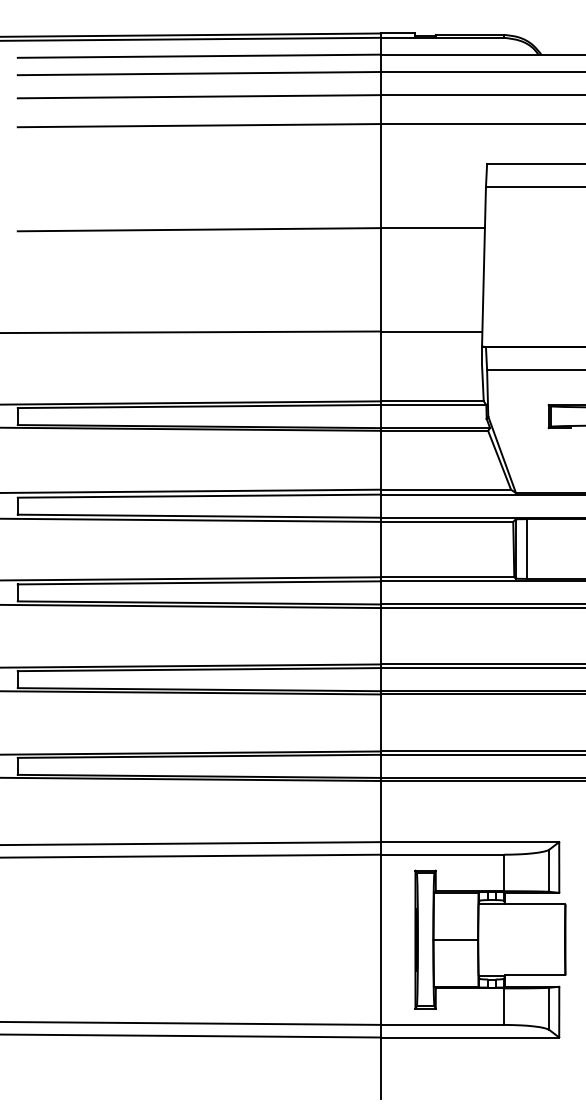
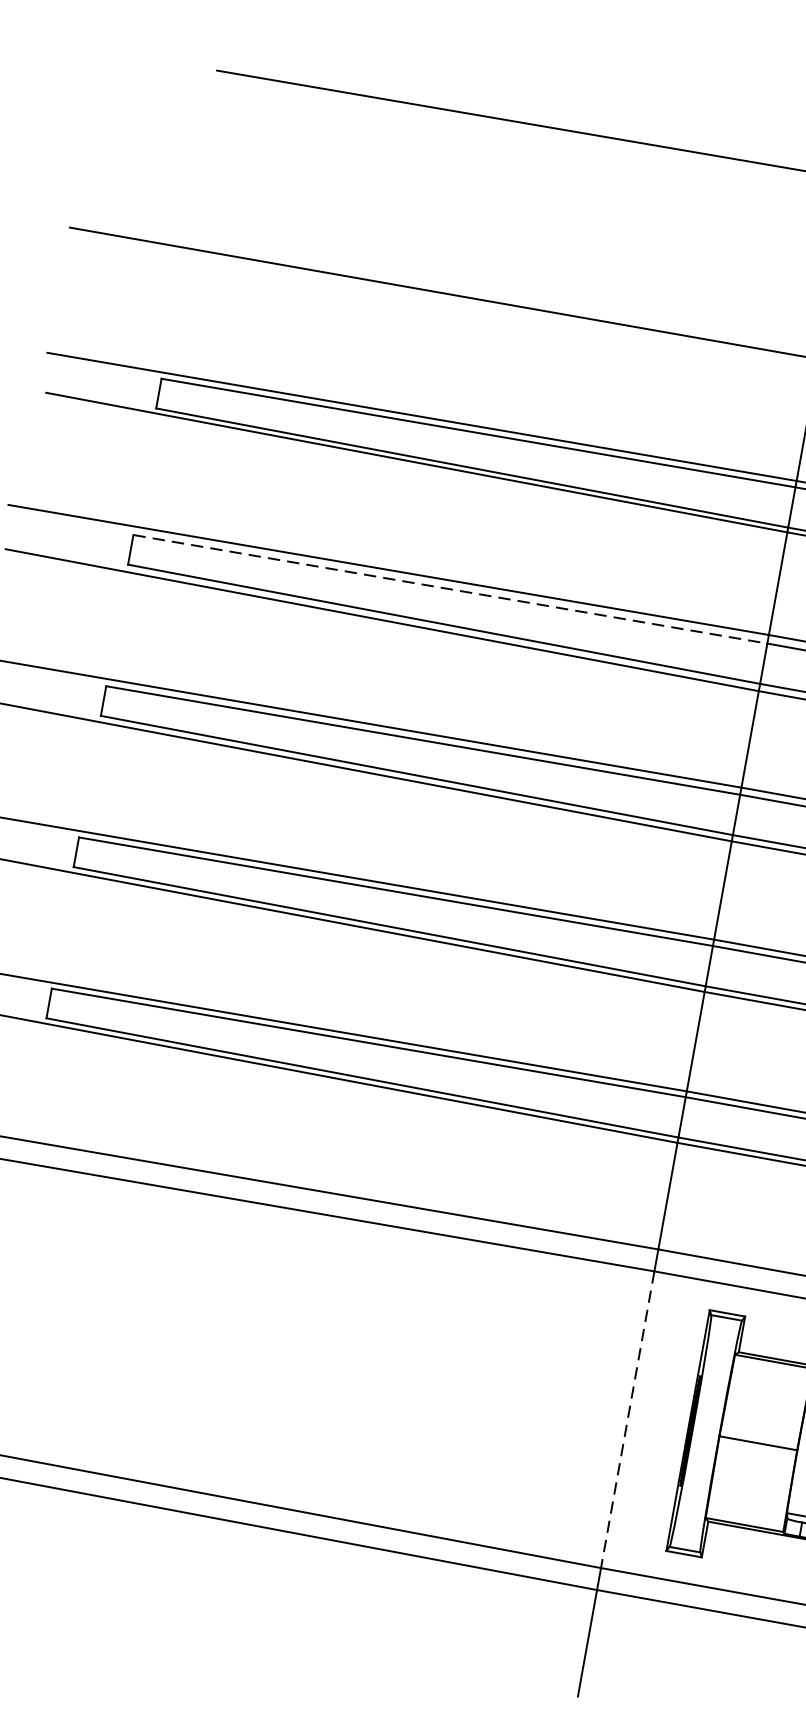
line: (199, 496) -> (450, 589), solid -> dashed
line: (380, 940) -> (626, 1420), solid -> dashed

